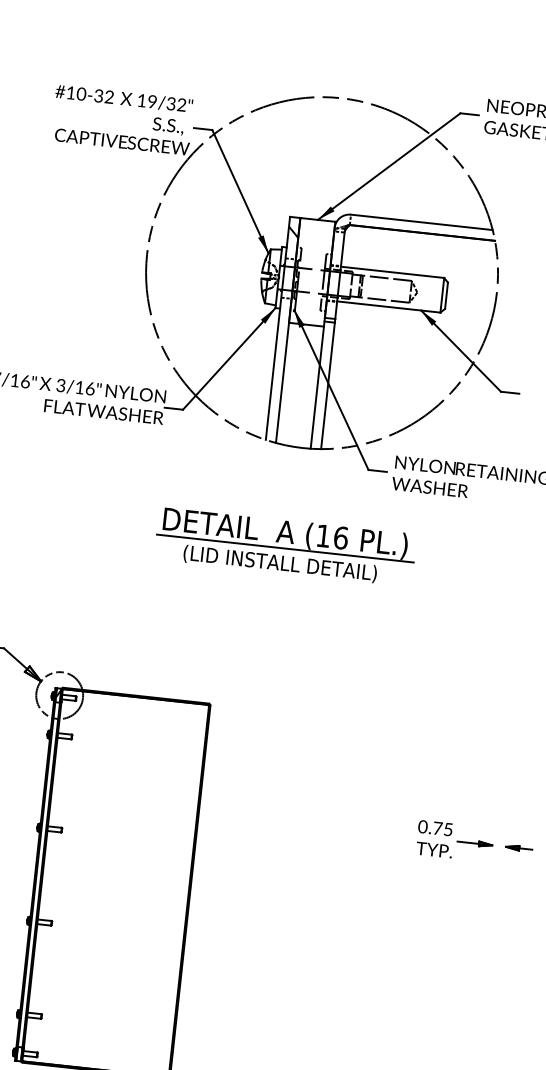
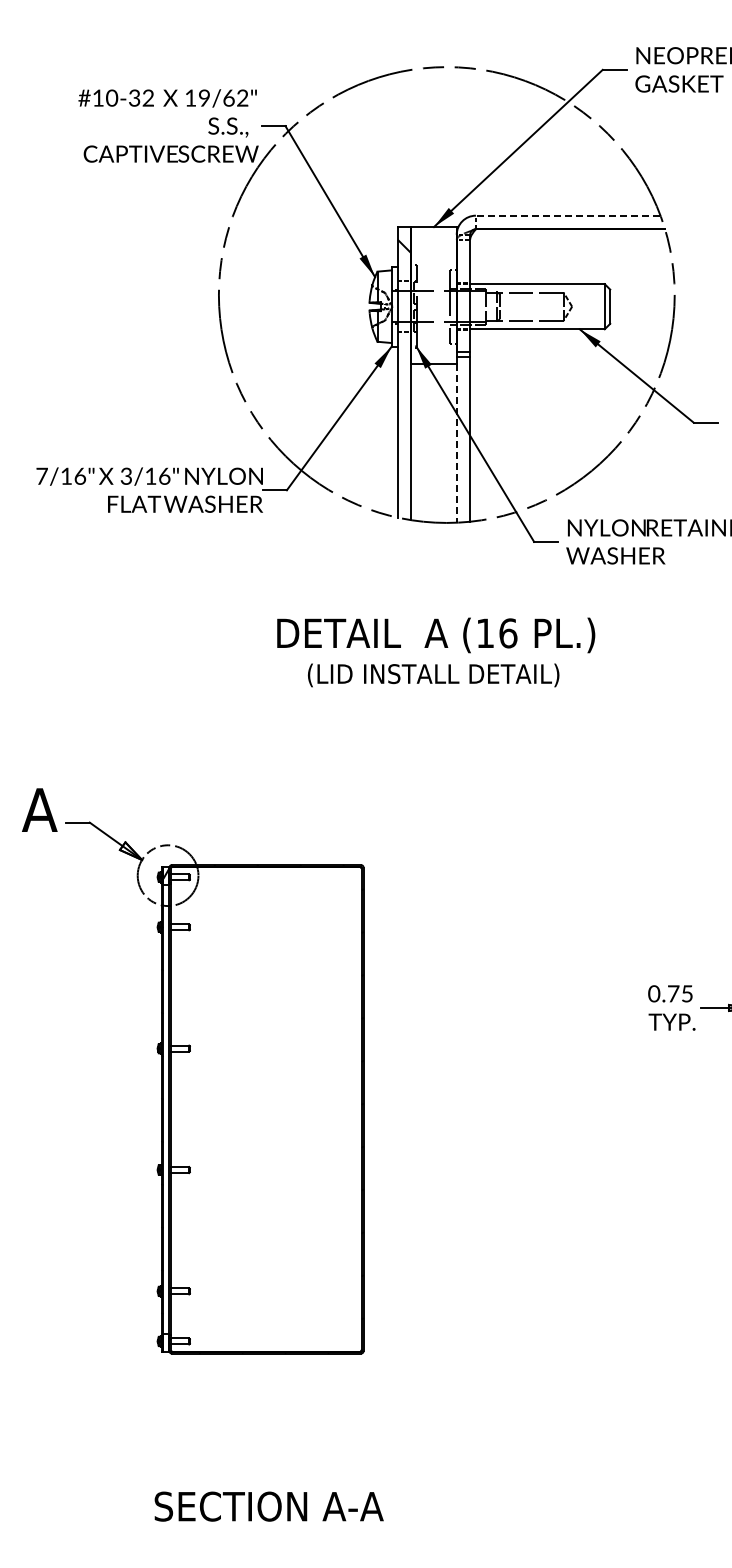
text: (170, 103) -> (228, 97), 19/32" -> 19/62"
line: (421, 222) -> (567, 215), solid -> dashed
line: (317, 387) -> (456, 443), solid -> dashed
line: (284, 548) -> (437, 654), removed

